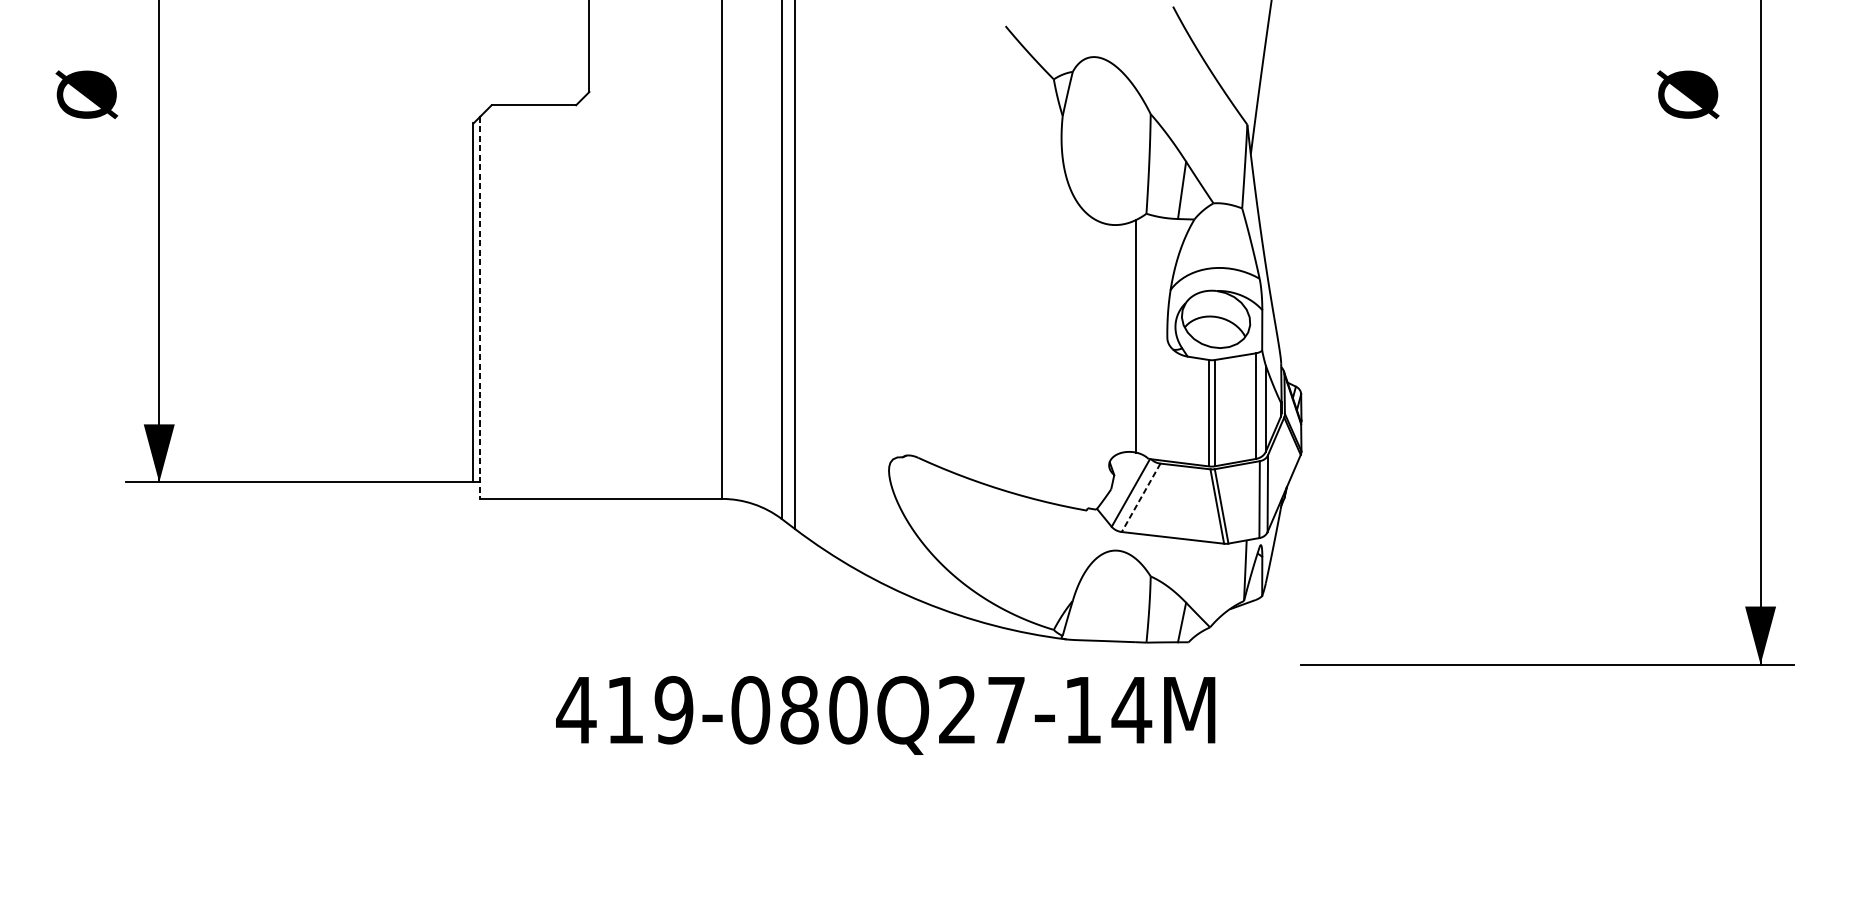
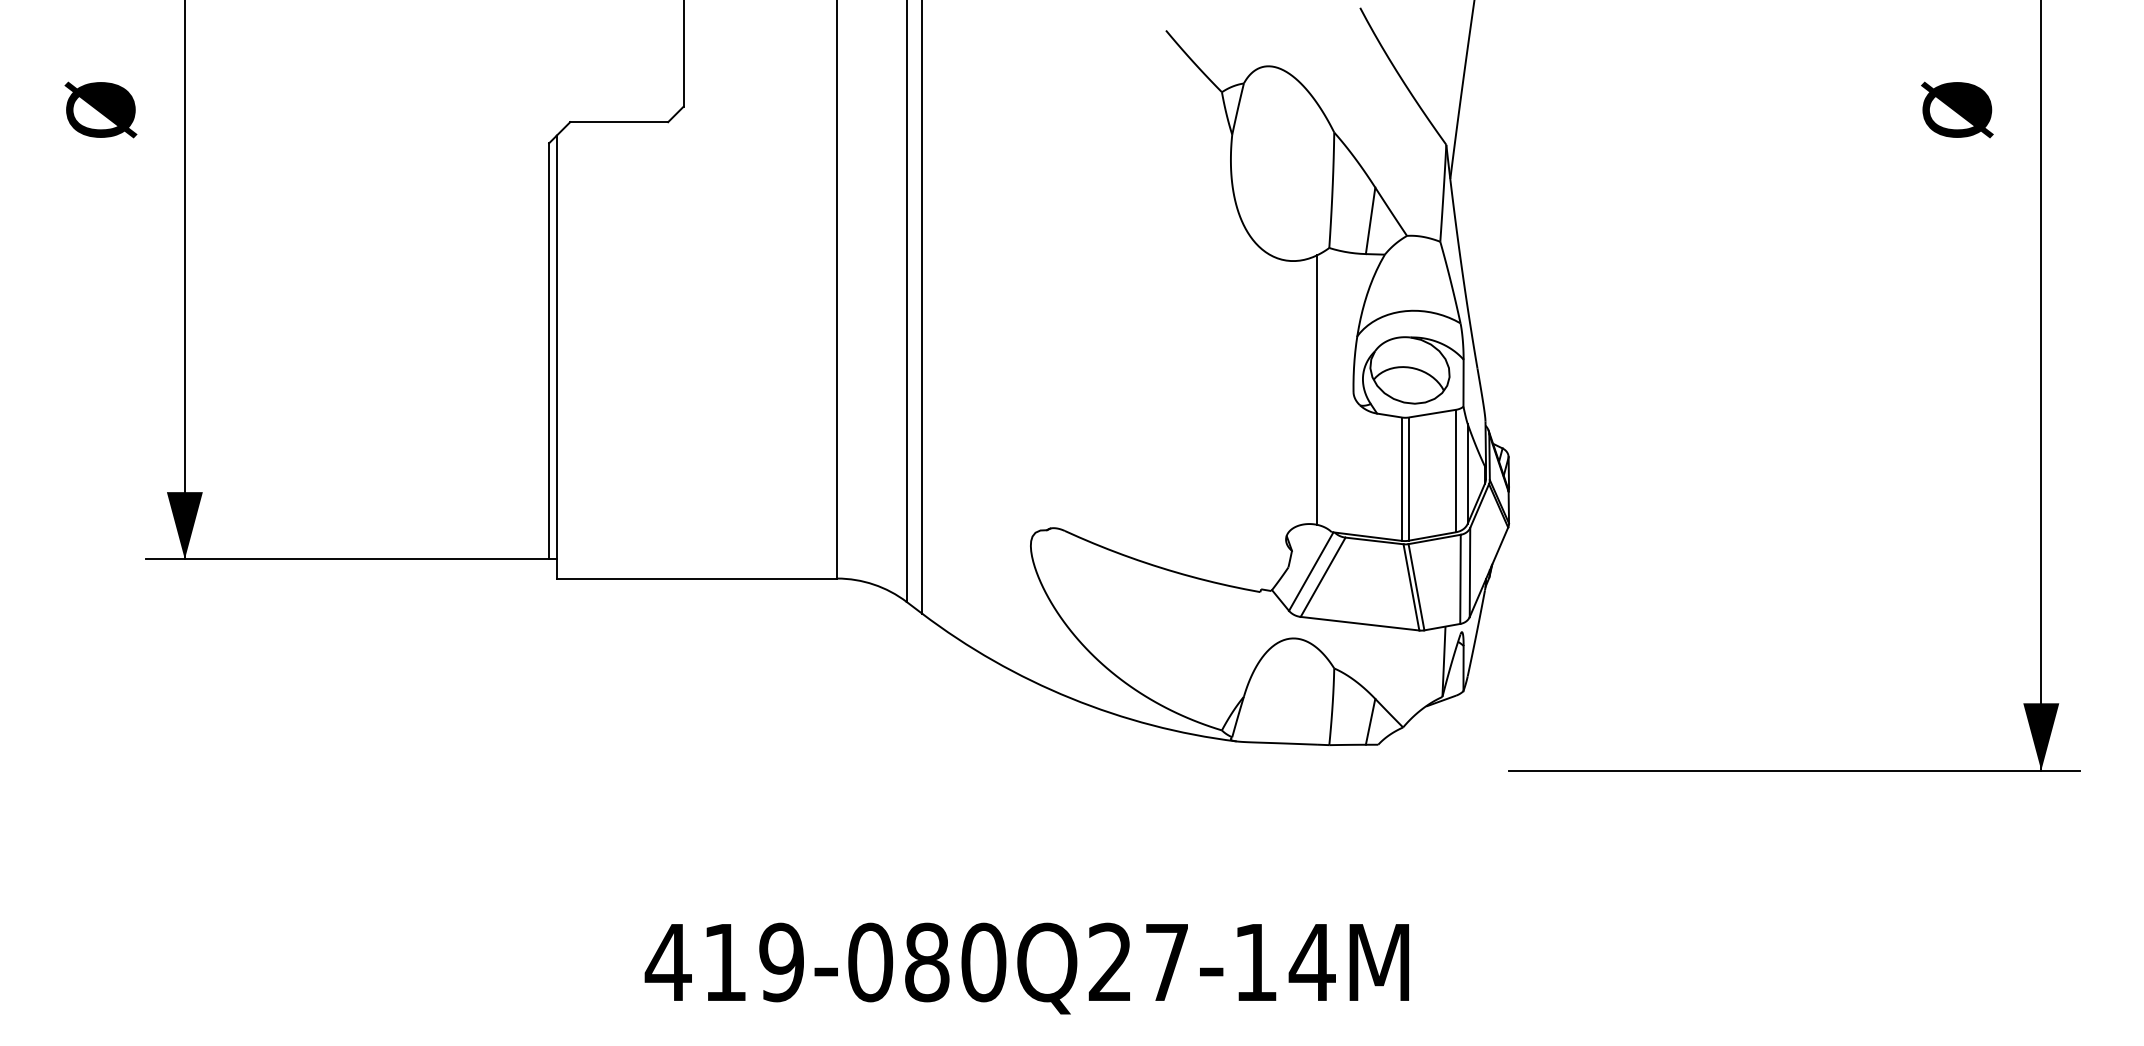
line: (479, 308) -> (556, 357), dashed -> solid
line: (1141, 498) -> (1323, 577), dashed -> solid
text: (885, 715) -> (1026, 968), moved

